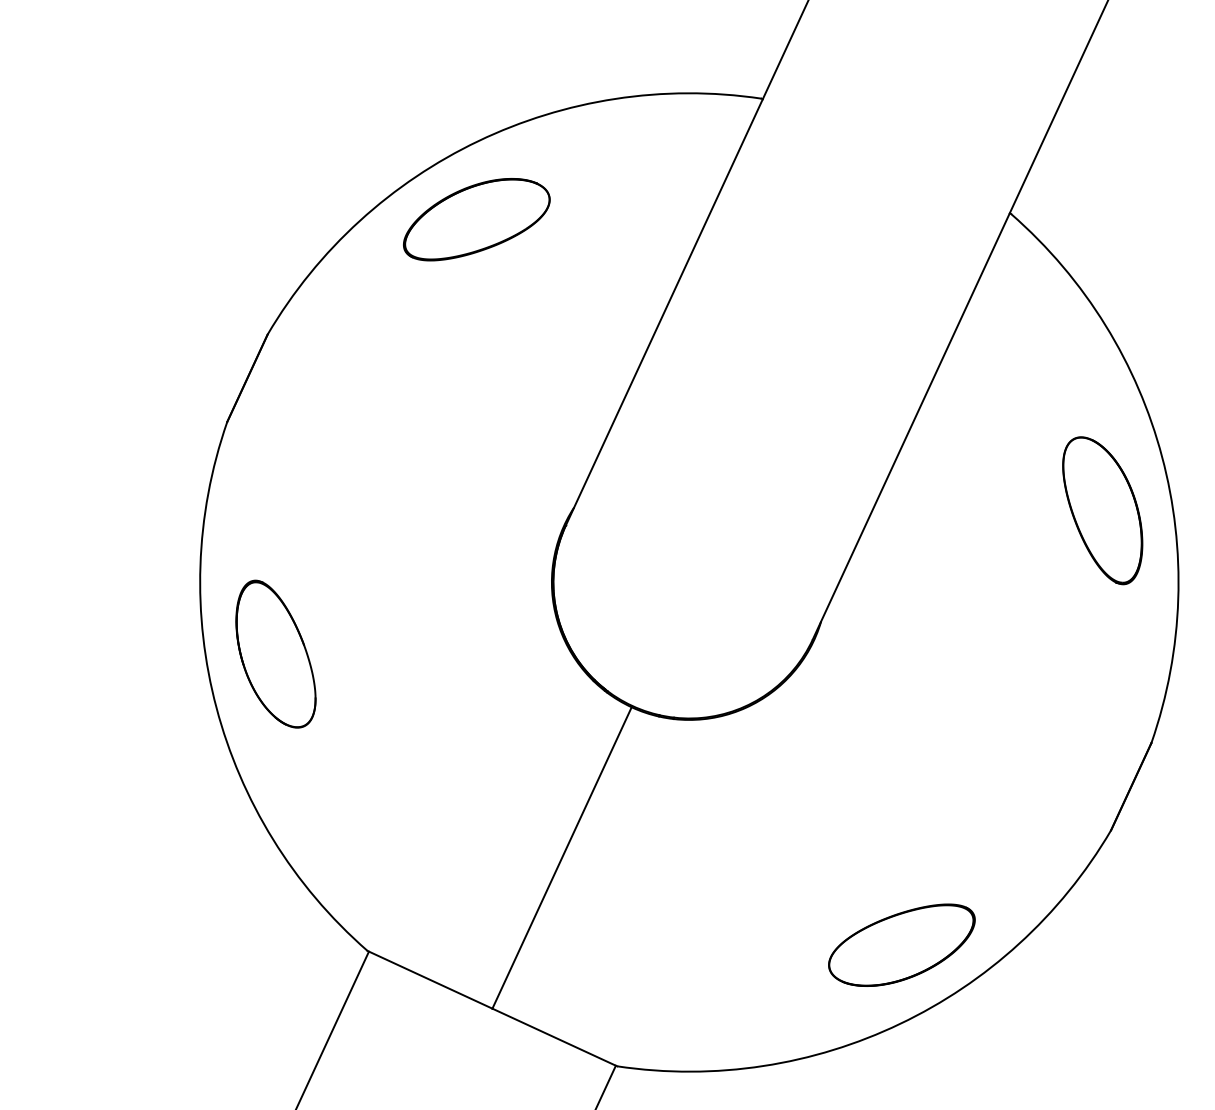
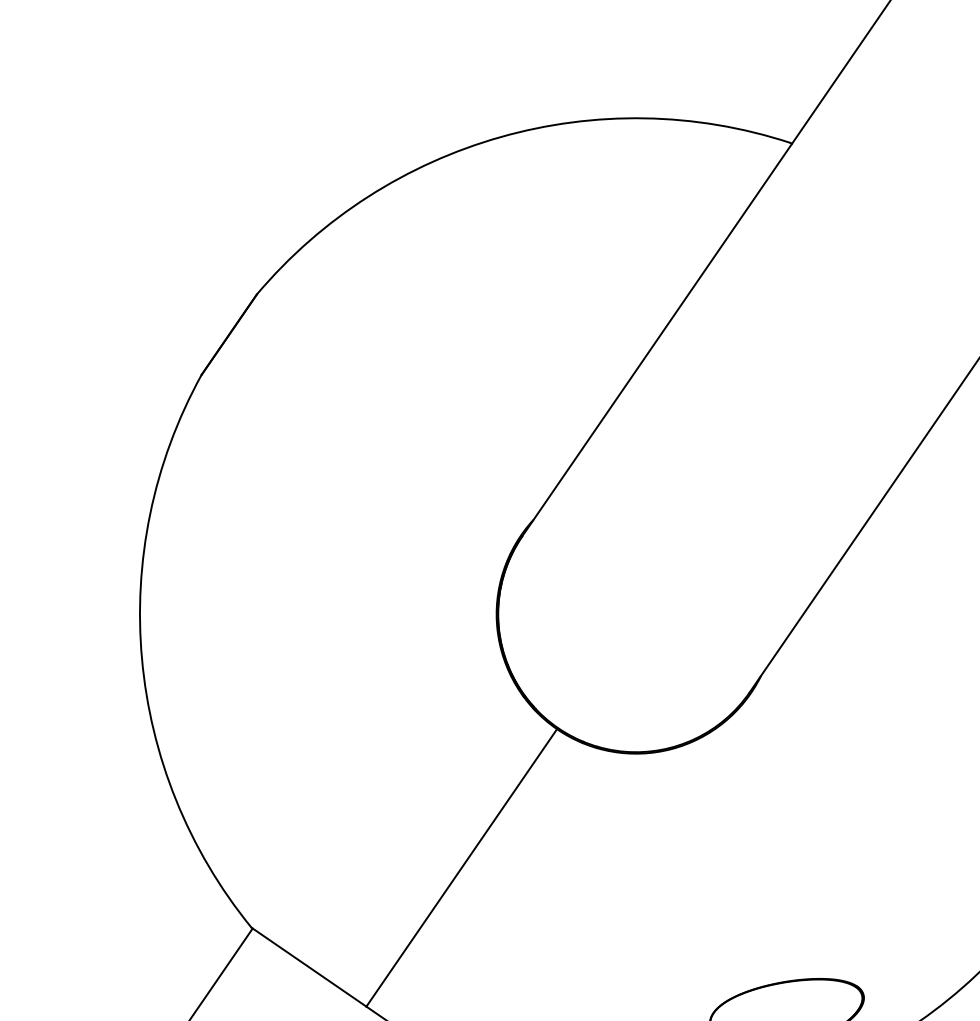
part: (476, 219) -> (485, 215), removed
part: (275, 653) -> (210, 614), removed

